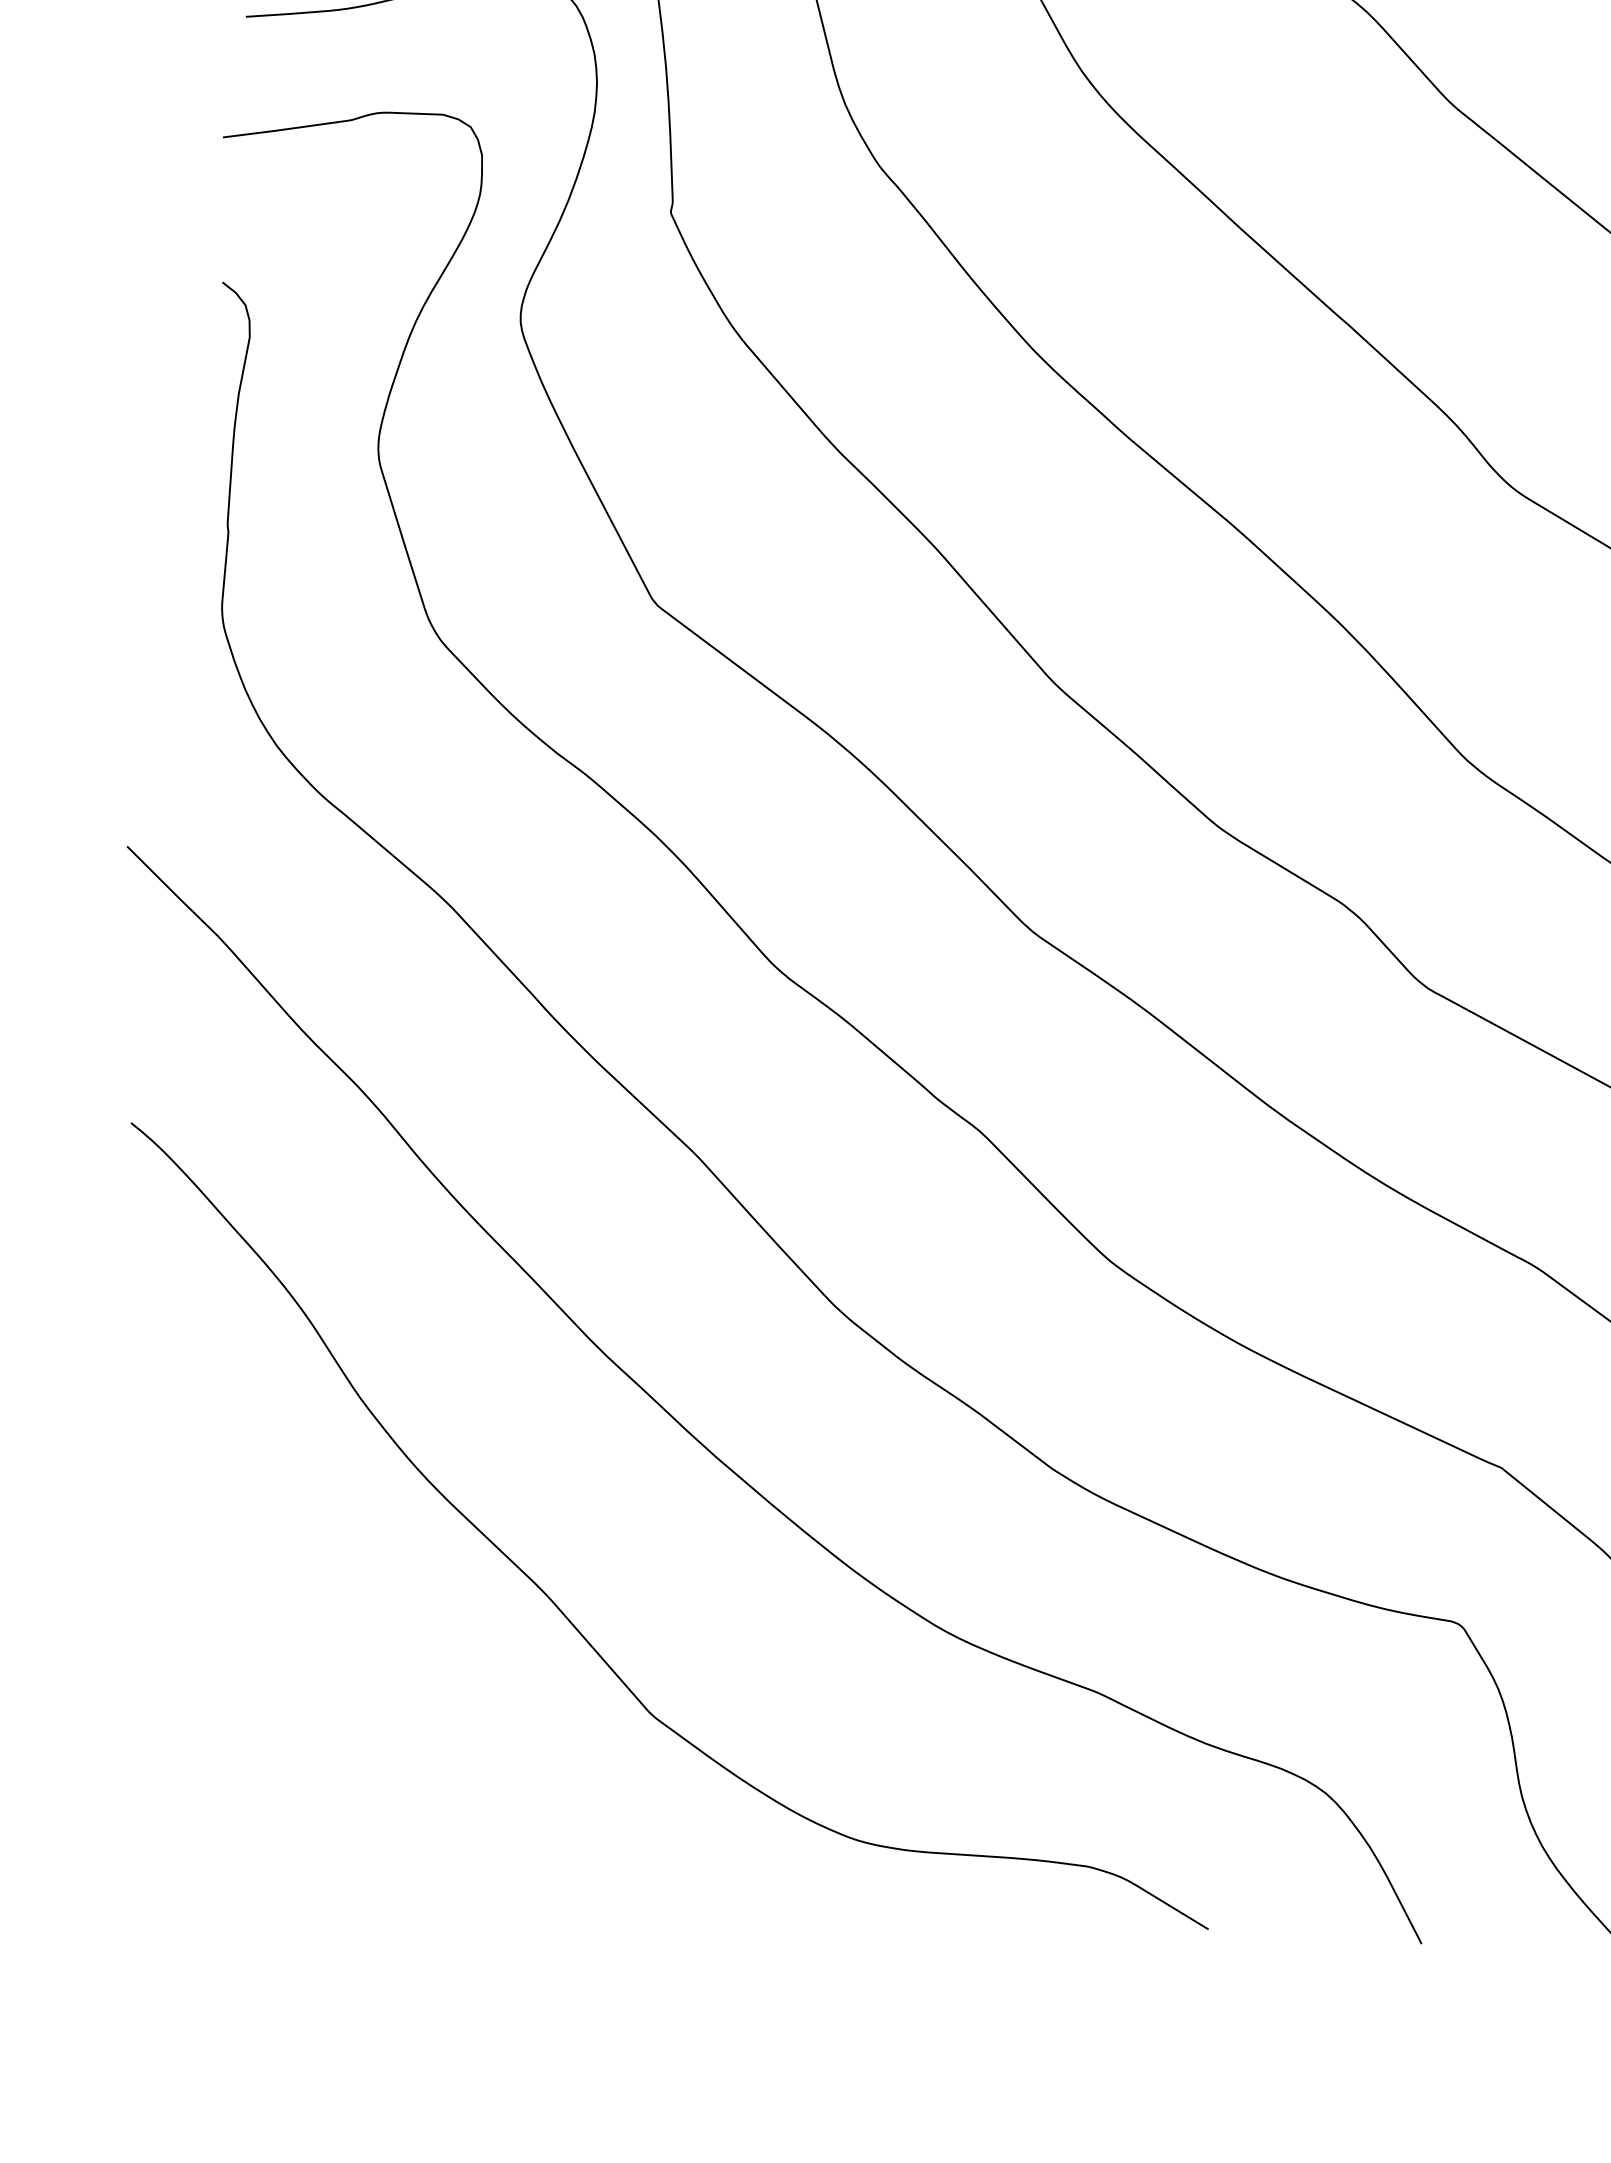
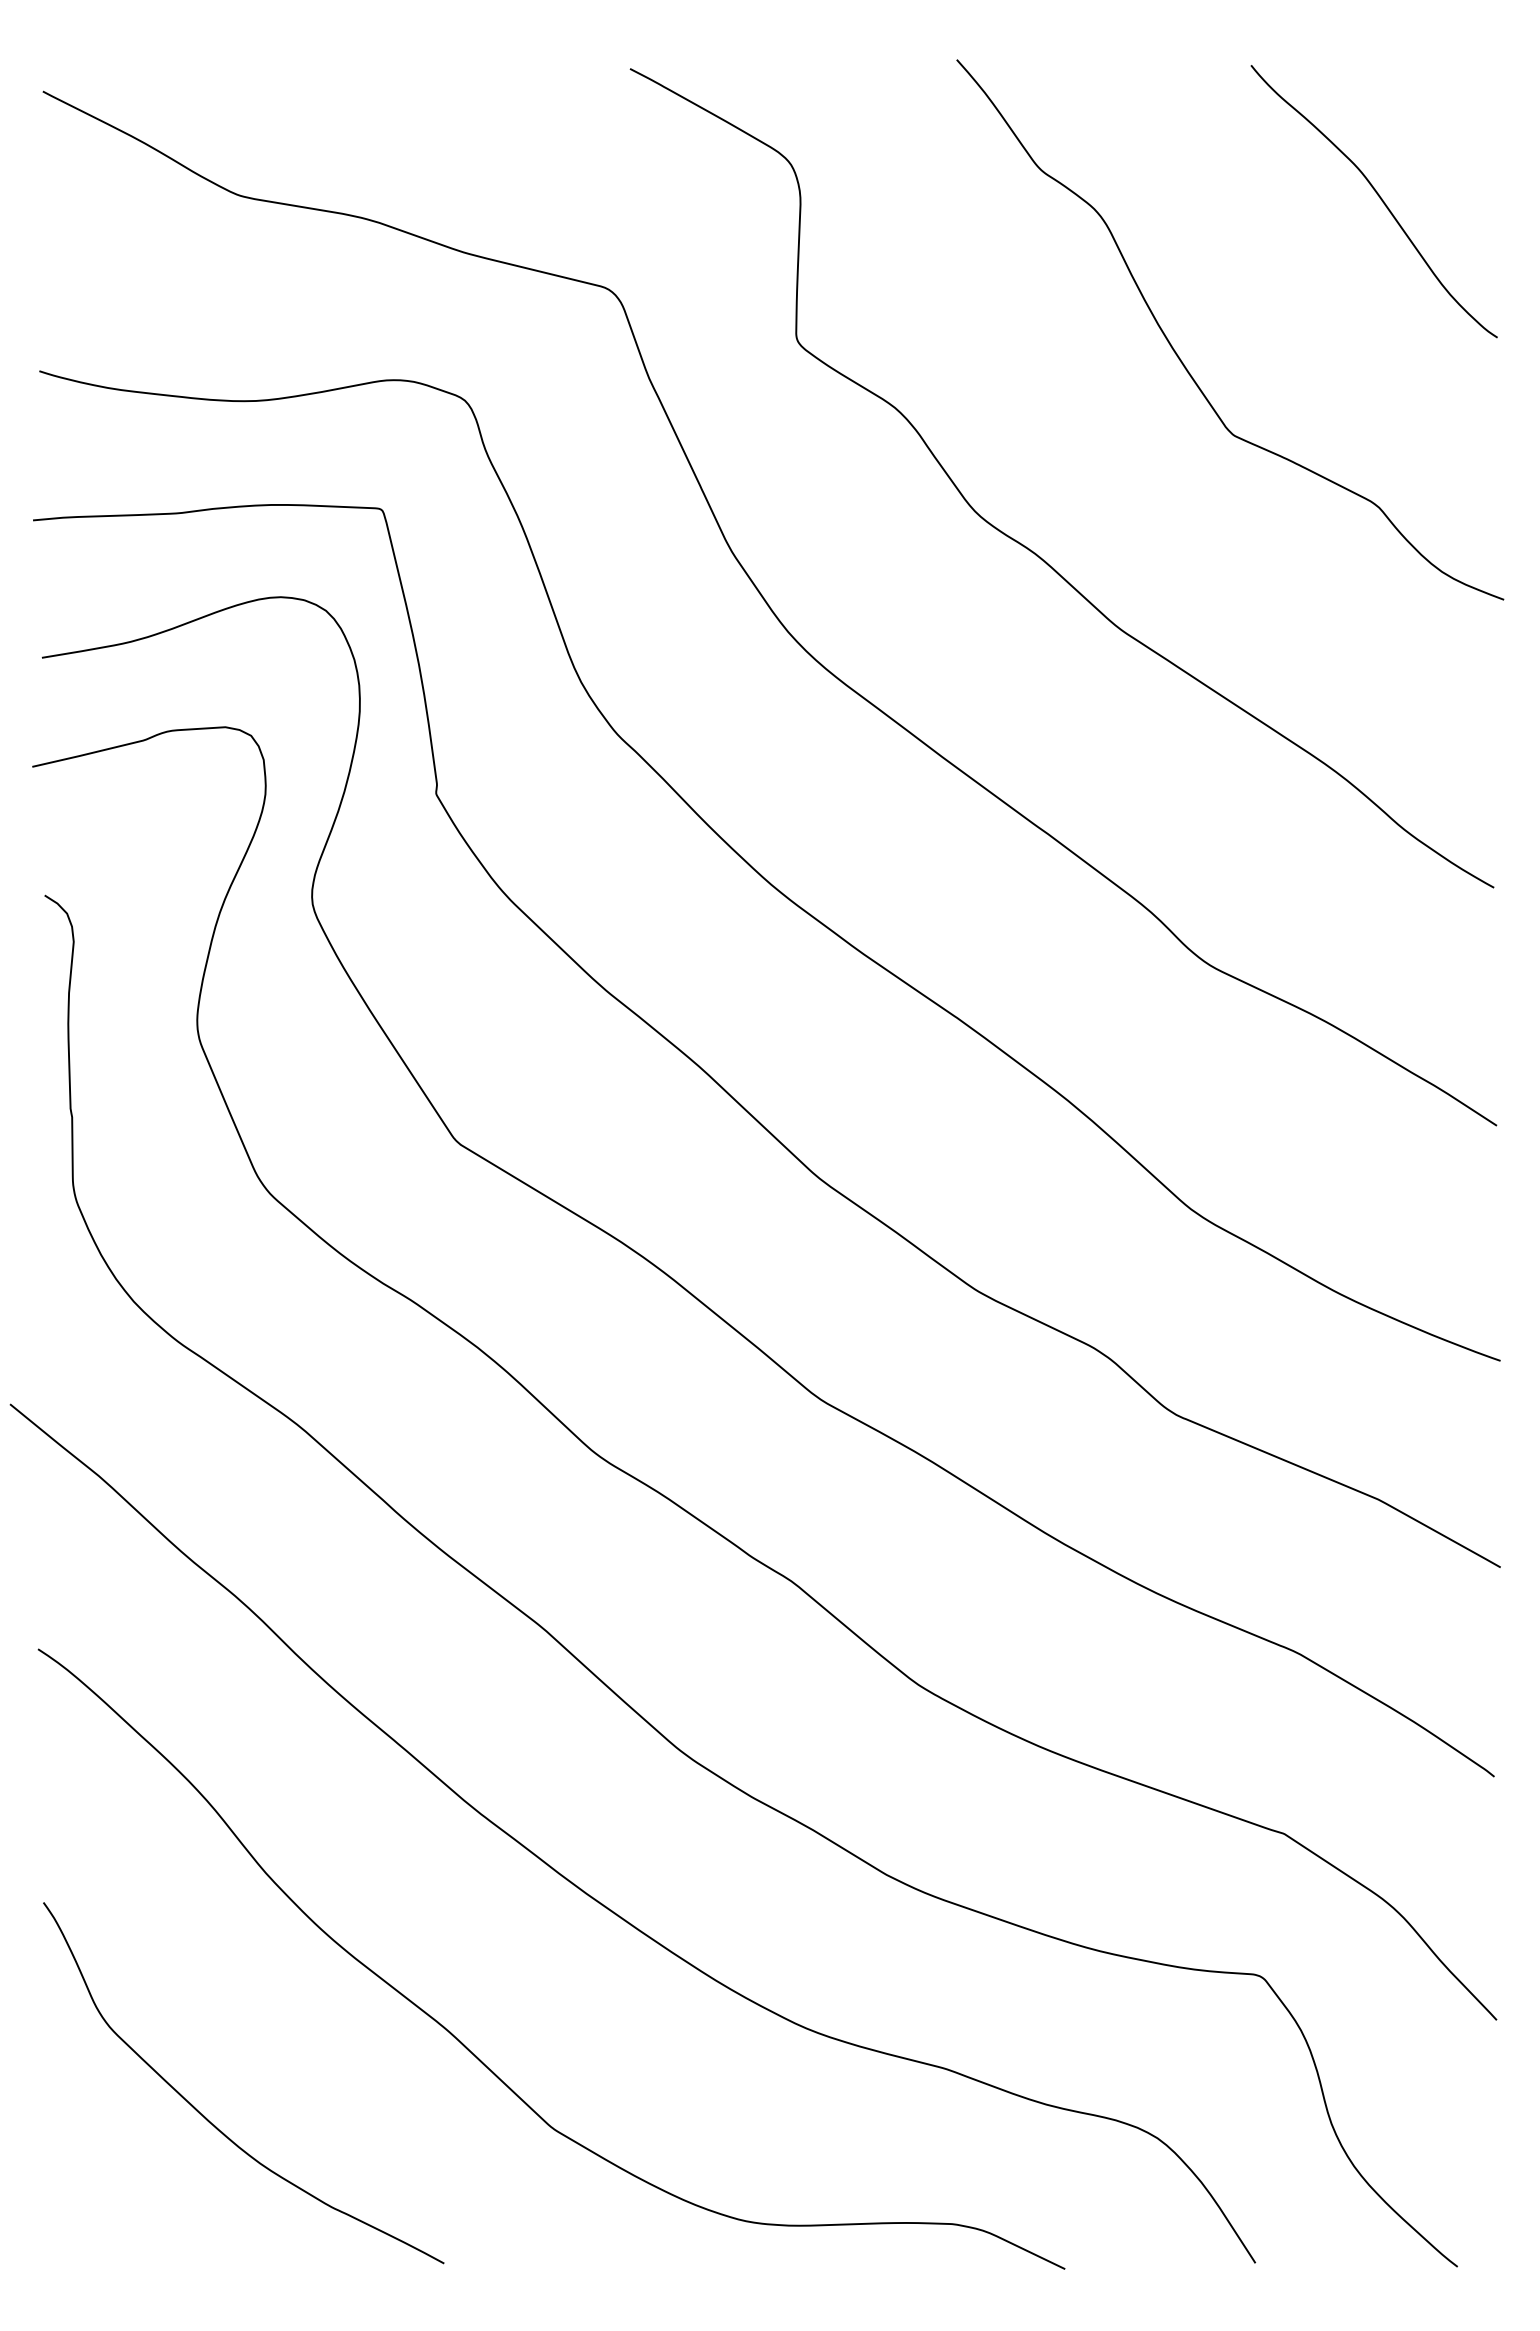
curve: (267, 1665) -> (207, 2118), added

